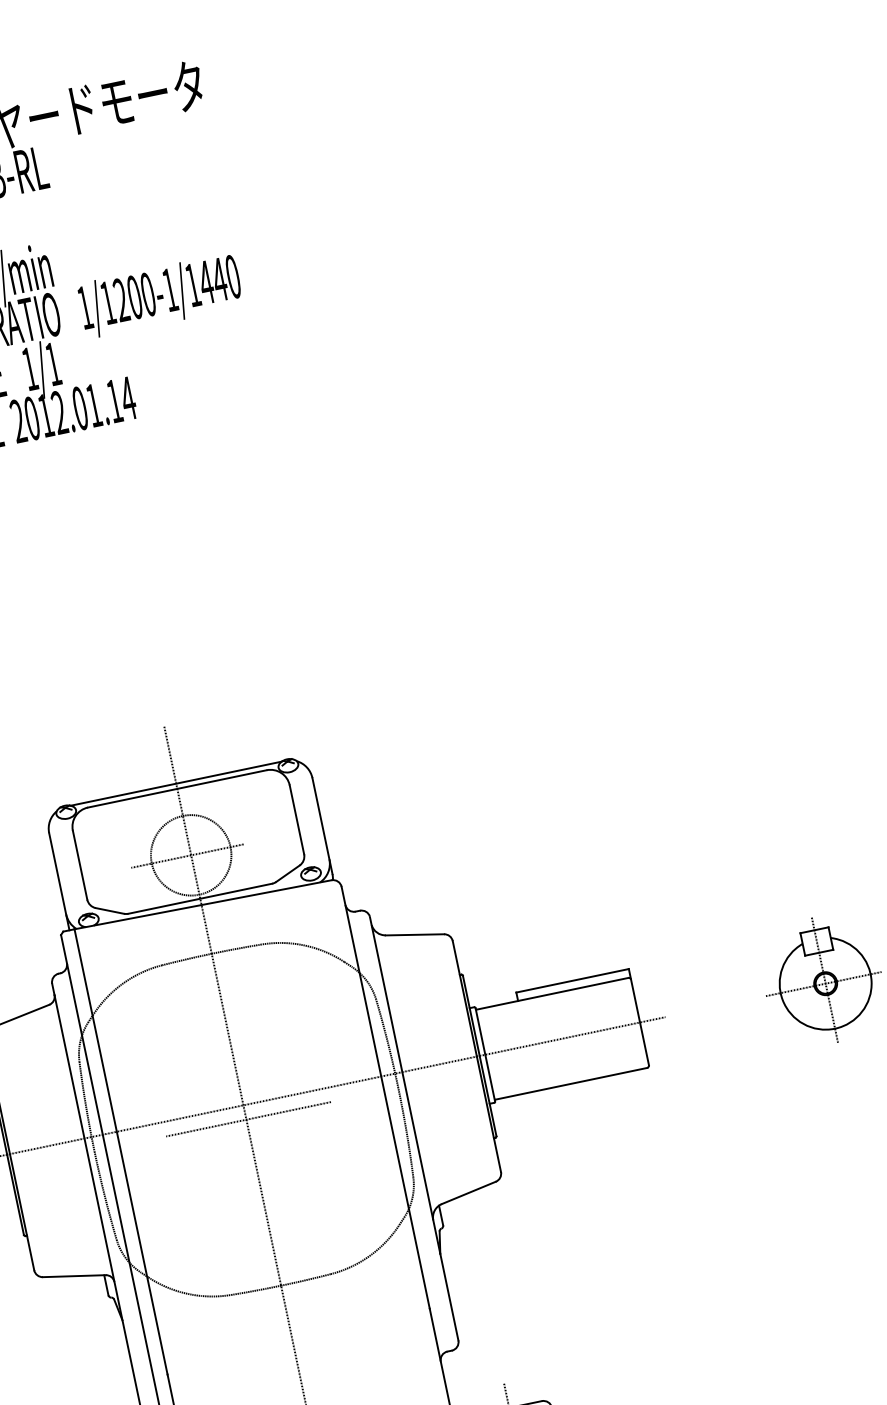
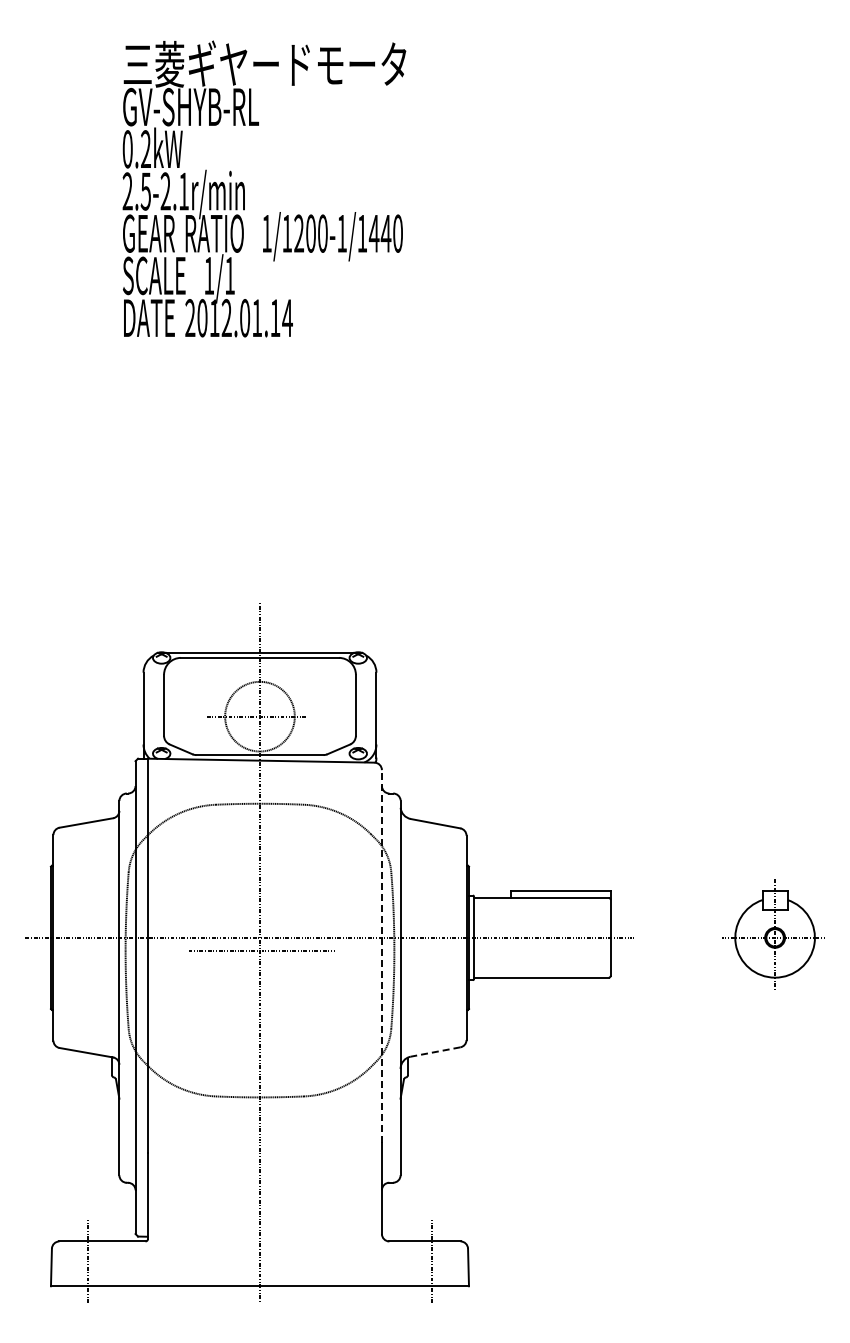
line: (385, 1097) -> (381, 956), solid -> dashed
line: (468, 1193) -> (435, 1052), solid -> dashed

